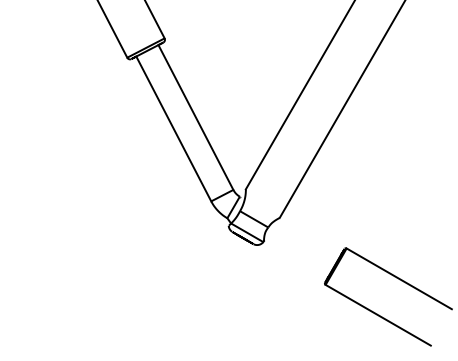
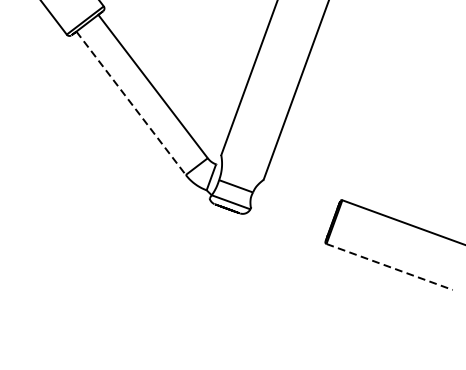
line: (173, 128) -> (130, 102), solid -> dashed
line: (378, 315) -> (389, 267), solid -> dashed

